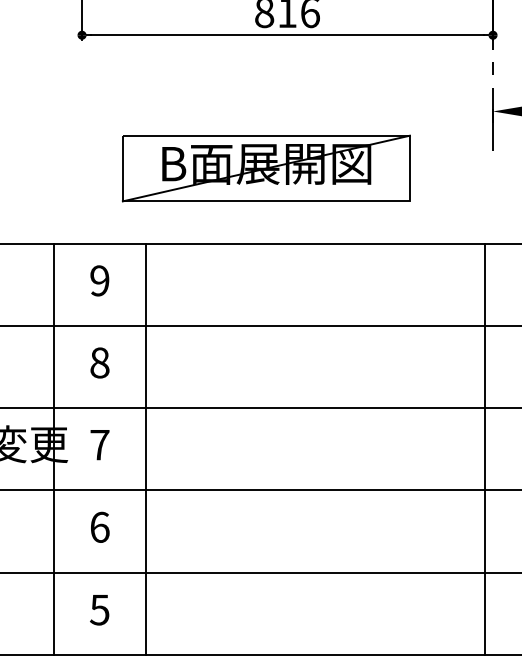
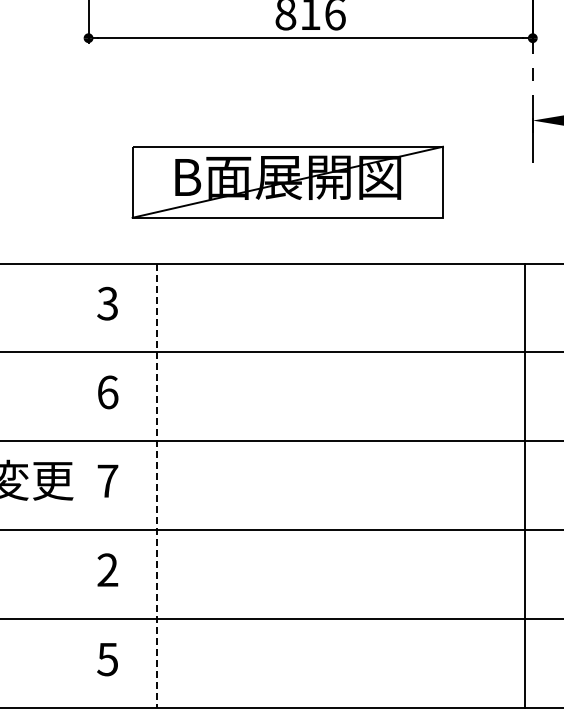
text: (99, 280) -> (107, 303), 9 -> 3
text: (99, 363) -> (107, 392), 8 -> 6
line: (54, 449) -> (58, 485), removed
line: (145, 449) -> (157, 486), solid -> dashed
text: (99, 527) -> (107, 570), 6 -> 2

